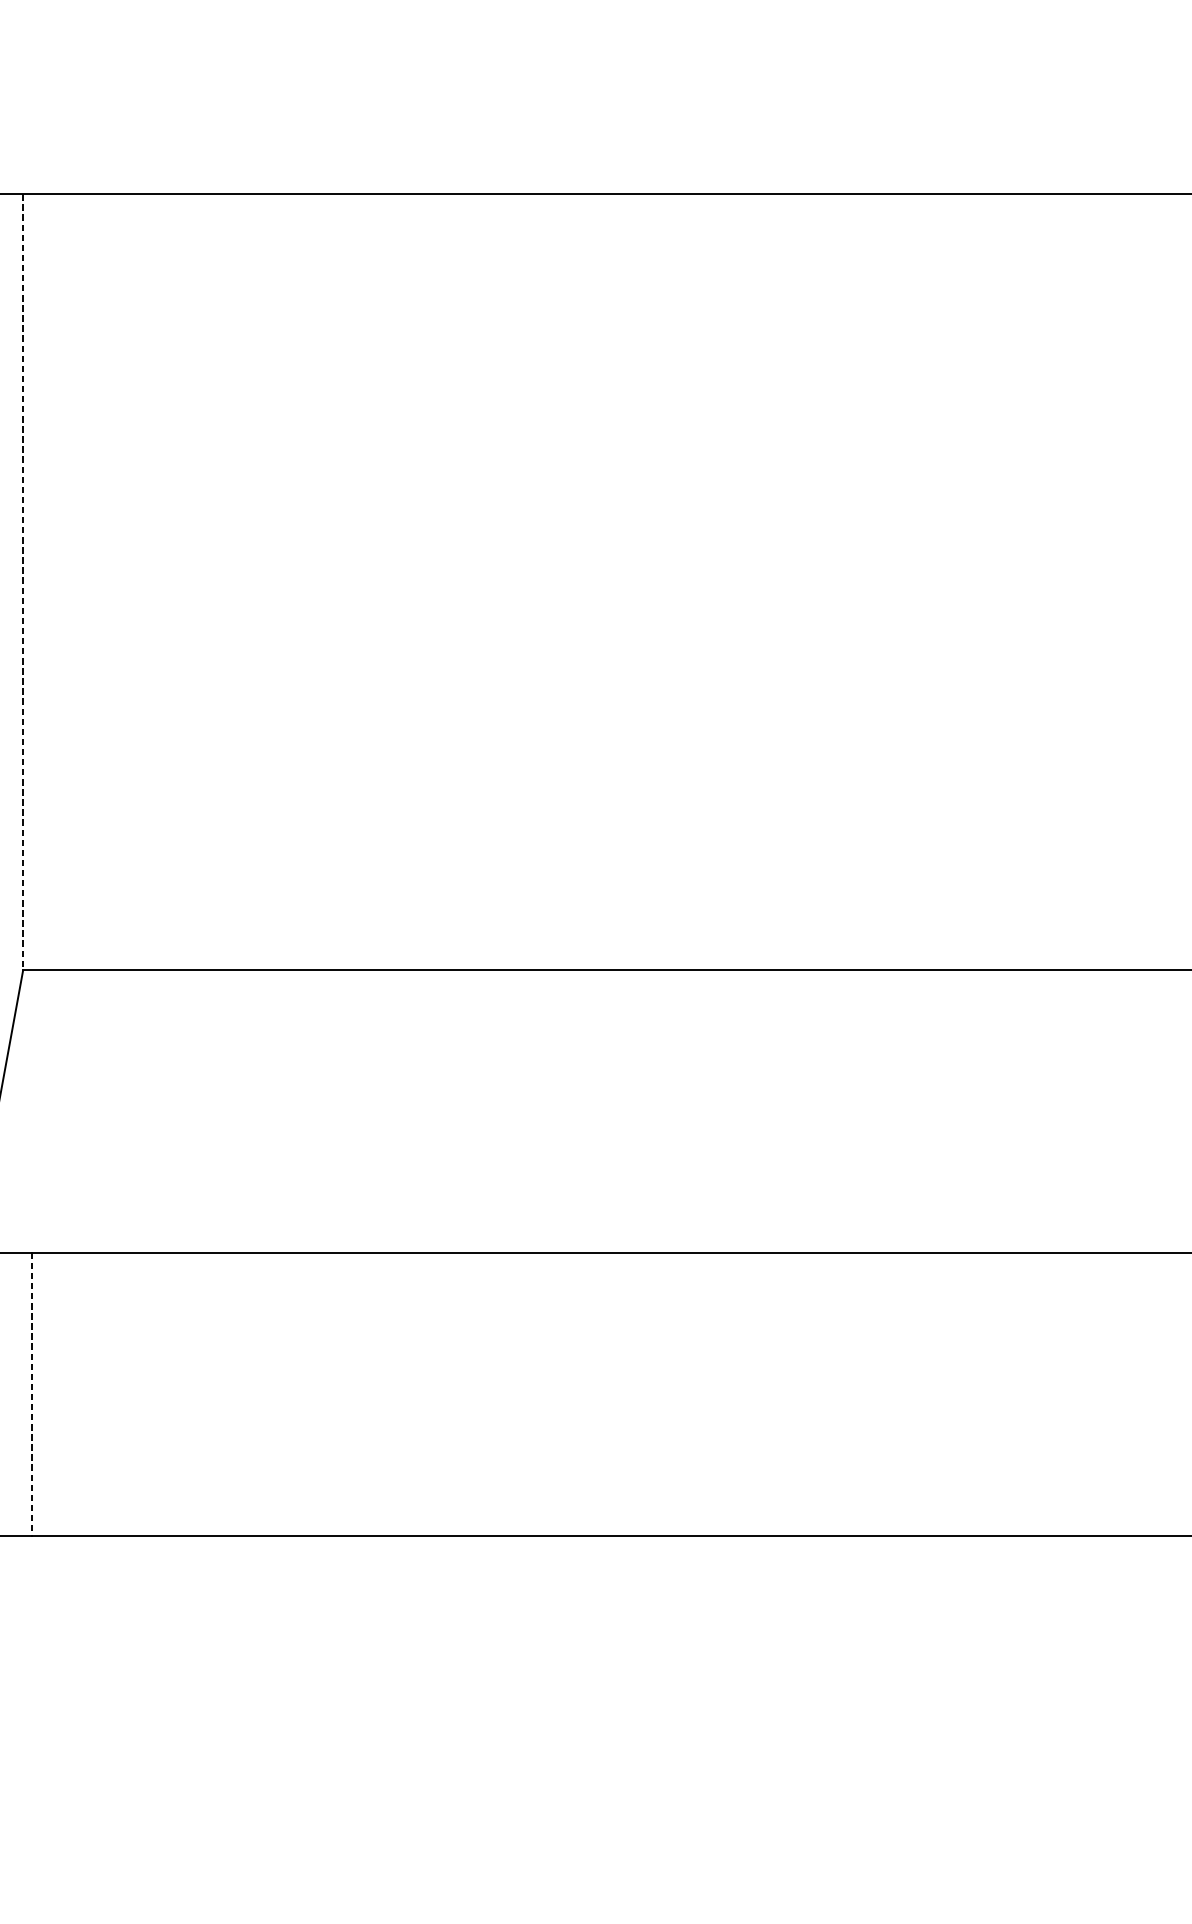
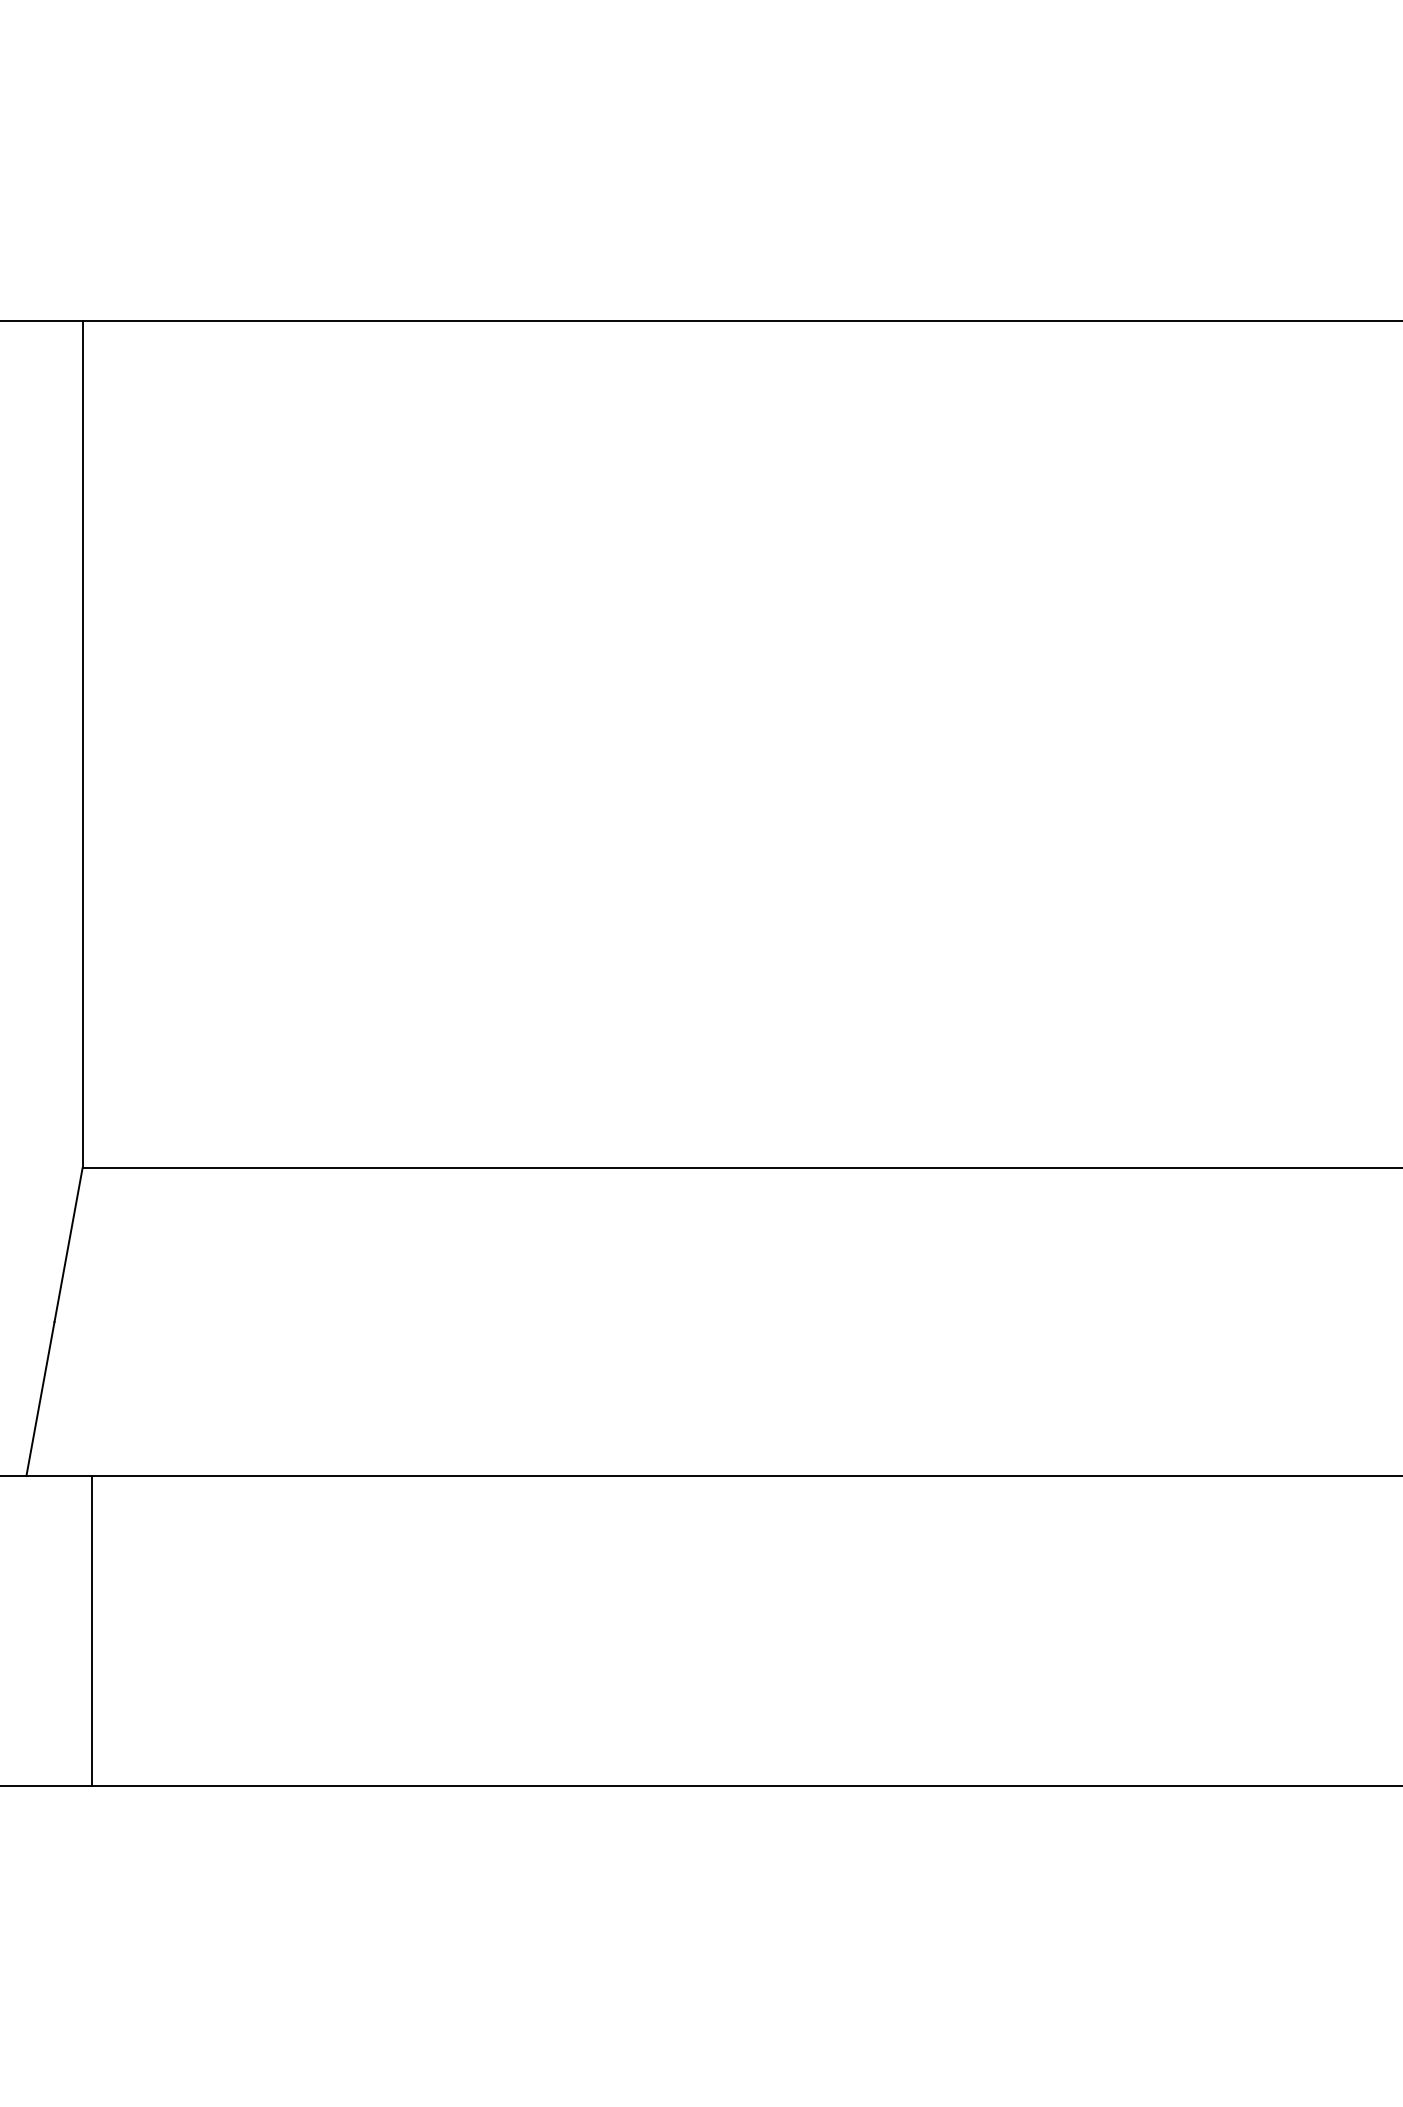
line: (23, 583) -> (82, 745), dashed -> solid
line: (31, 1394) -> (91, 1630), dashed -> solid

